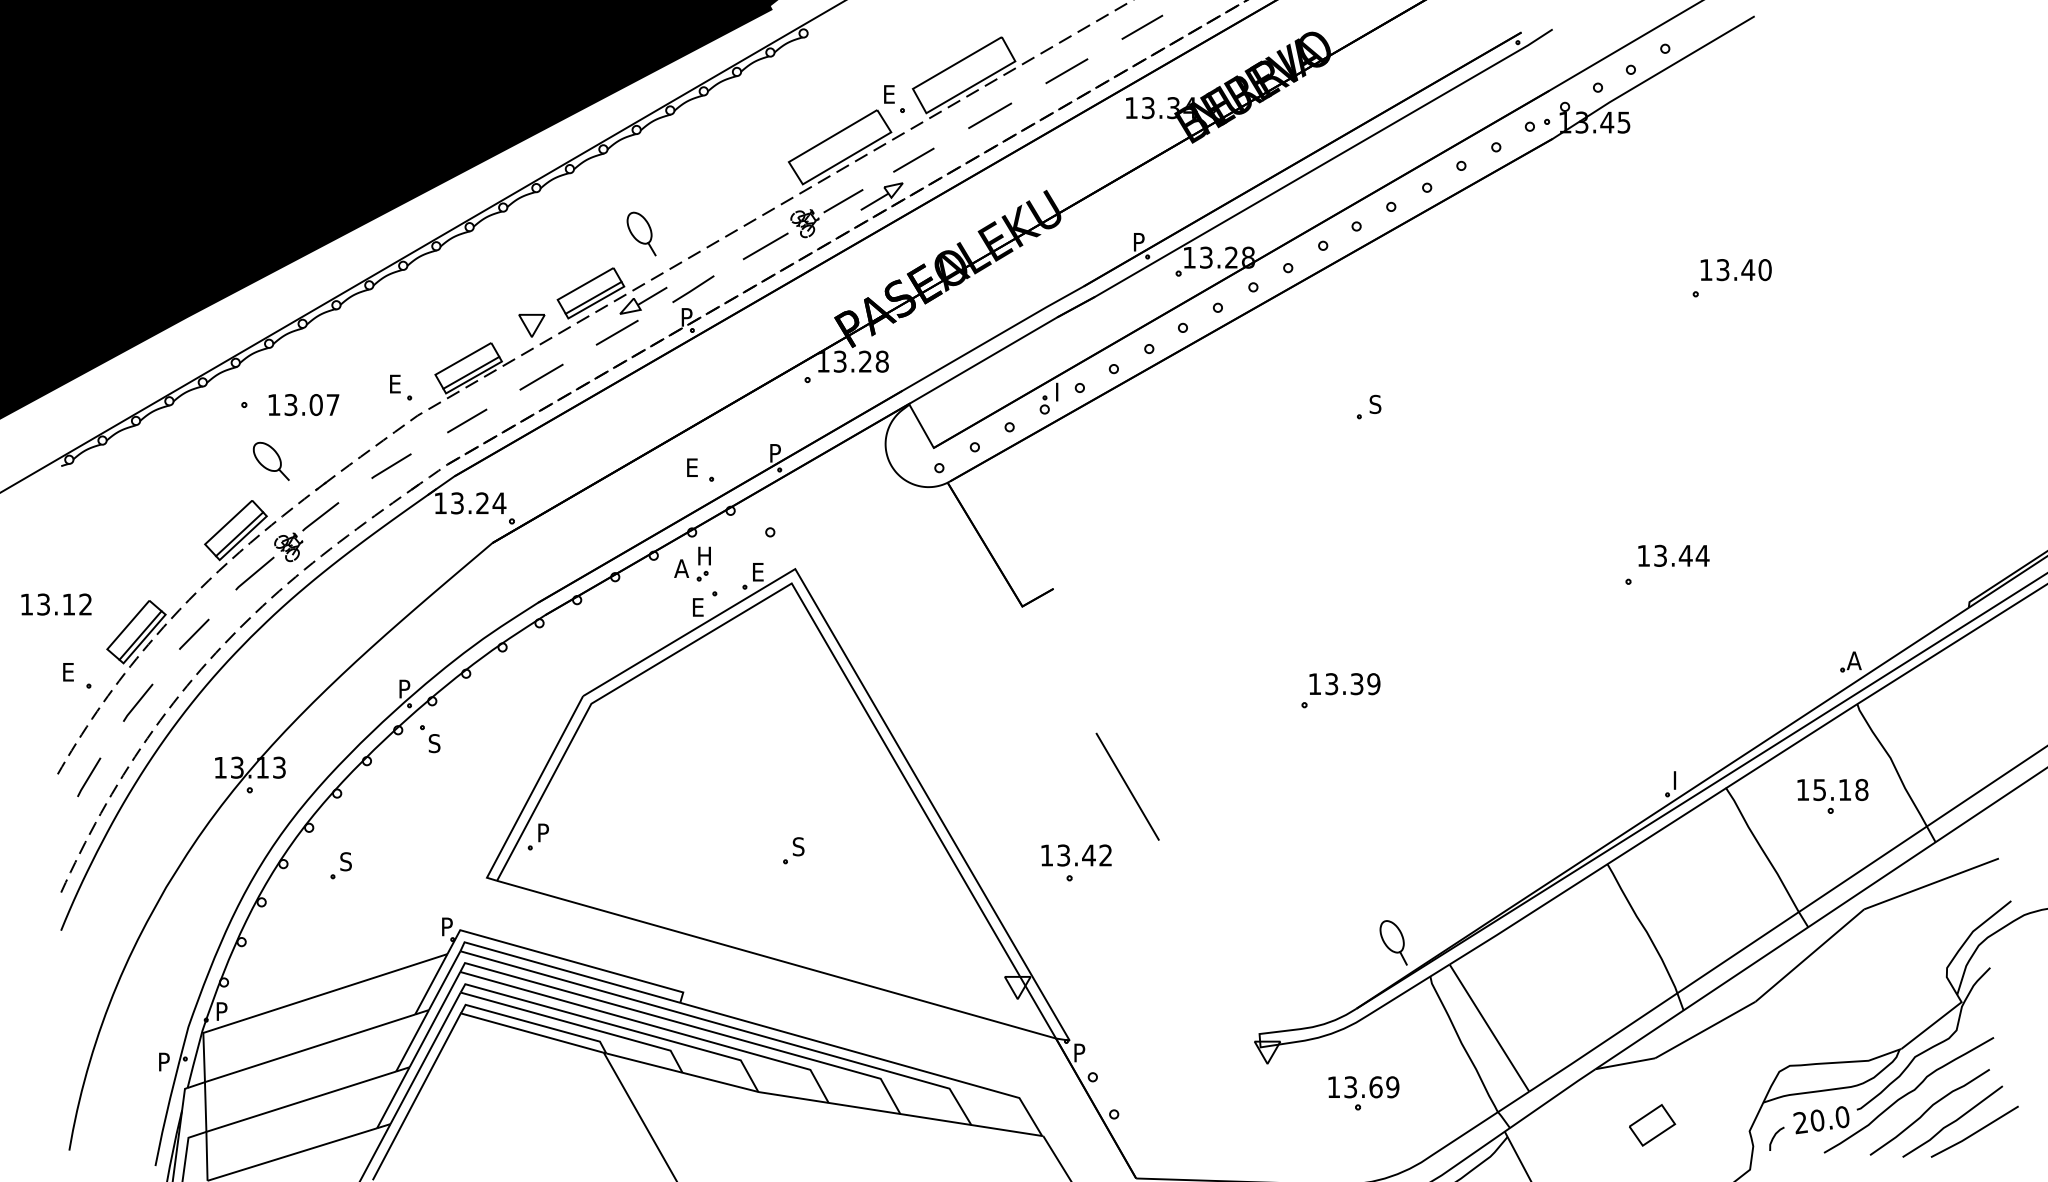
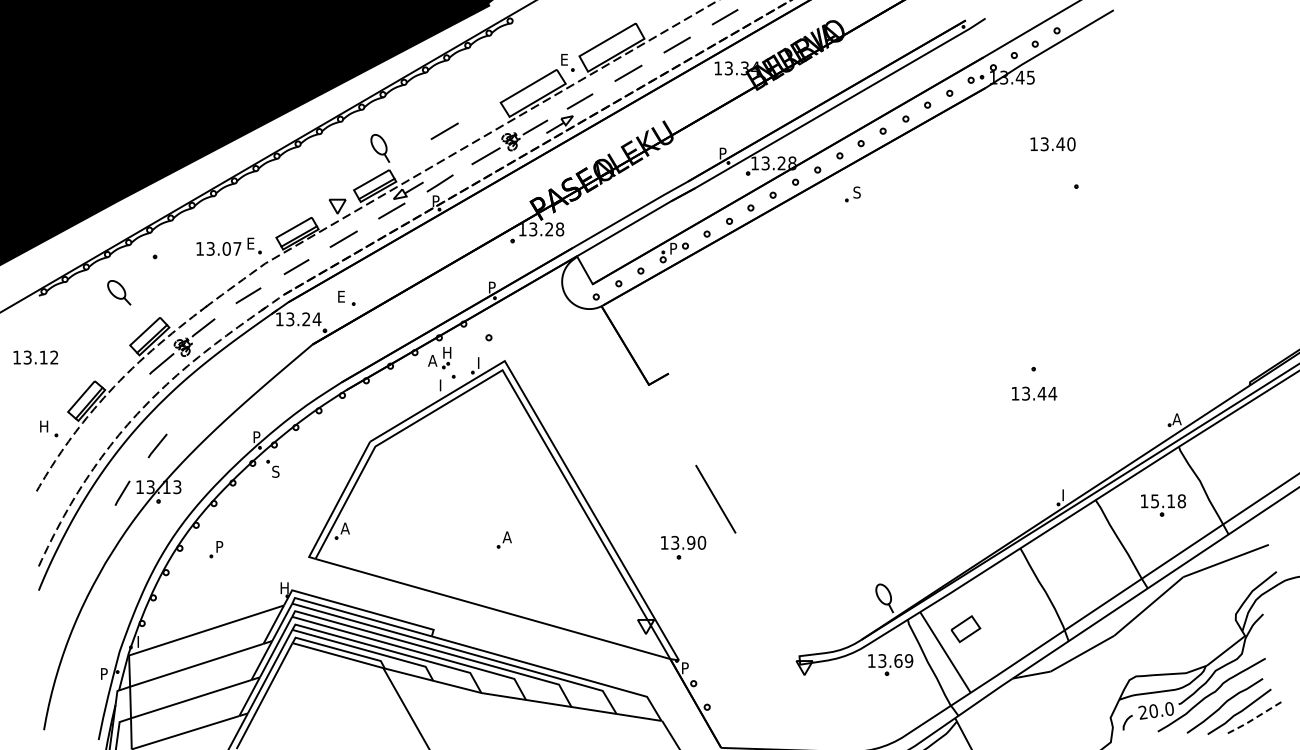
line: (700, 205) -> (444, 130), added
part: (641, 234) -> (380, 148), moved
text: (1735, 270) -> (1052, 144), moved
text: (1062, 386) -> (674, 245), I -> P
text: (303, 404) -> (218, 248), moved
part: (1368, 407) -> (852, 194), moved
part: (271, 461) -> (119, 292), moved
part: (700, 468) -> (346, 297), moved
text: (1673, 555) -> (1034, 393), moved
text: (758, 571) -> (481, 362), E -> I
text: (55, 604) -> (35, 357), moved
text: (698, 607) -> (443, 385), E -> I
line: (194, 634) -> (123, 402), removed
text: (70, 672) -> (44, 426), E -> H
part: (1339, 691) -> (850, 438), removed
line: (137, 702) -> (157, 445), moved
line: (89, 776) -> (122, 492), moved
text: (542, 832) -> (344, 528), P -> A
text: (797, 847) -> (506, 537), S -> A
text: (1097, 854) -> (696, 542), 13.42 -> 13.90
text: (345, 861) -> (219, 546), S -> P
text: (449, 925) -> (285, 587), P -> H
text: (222, 1007) -> (141, 639), P -> I
part: (1363, 1092) -> (890, 664), moved
part: (1651, 1125) -> (965, 629), moved
line: (1973, 1133) -> (1252, 719), solid -> dashed

